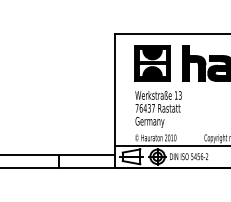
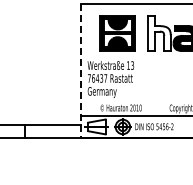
fill: (193, 62) -> (158, 32), removed
line: (115, 101) -> (80, 71), solid -> dashed
text: (158, 109) -> (110, 79), moved

